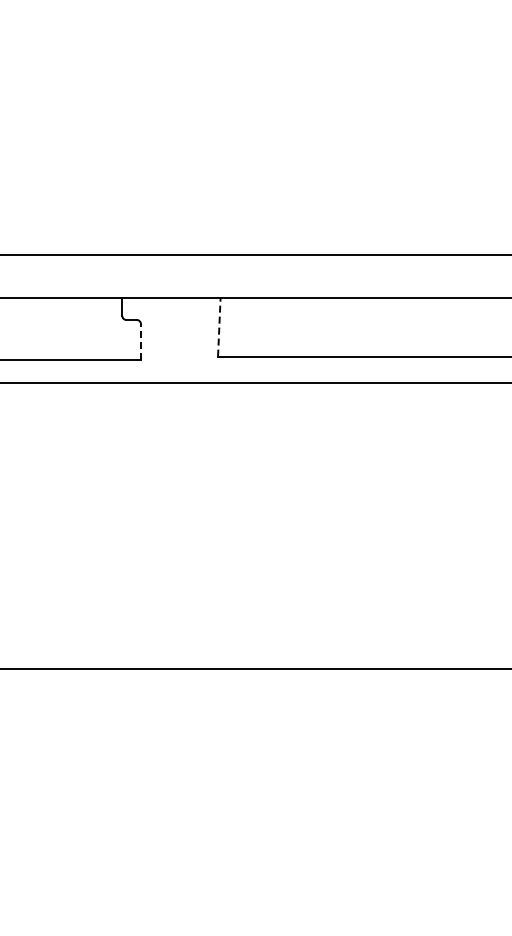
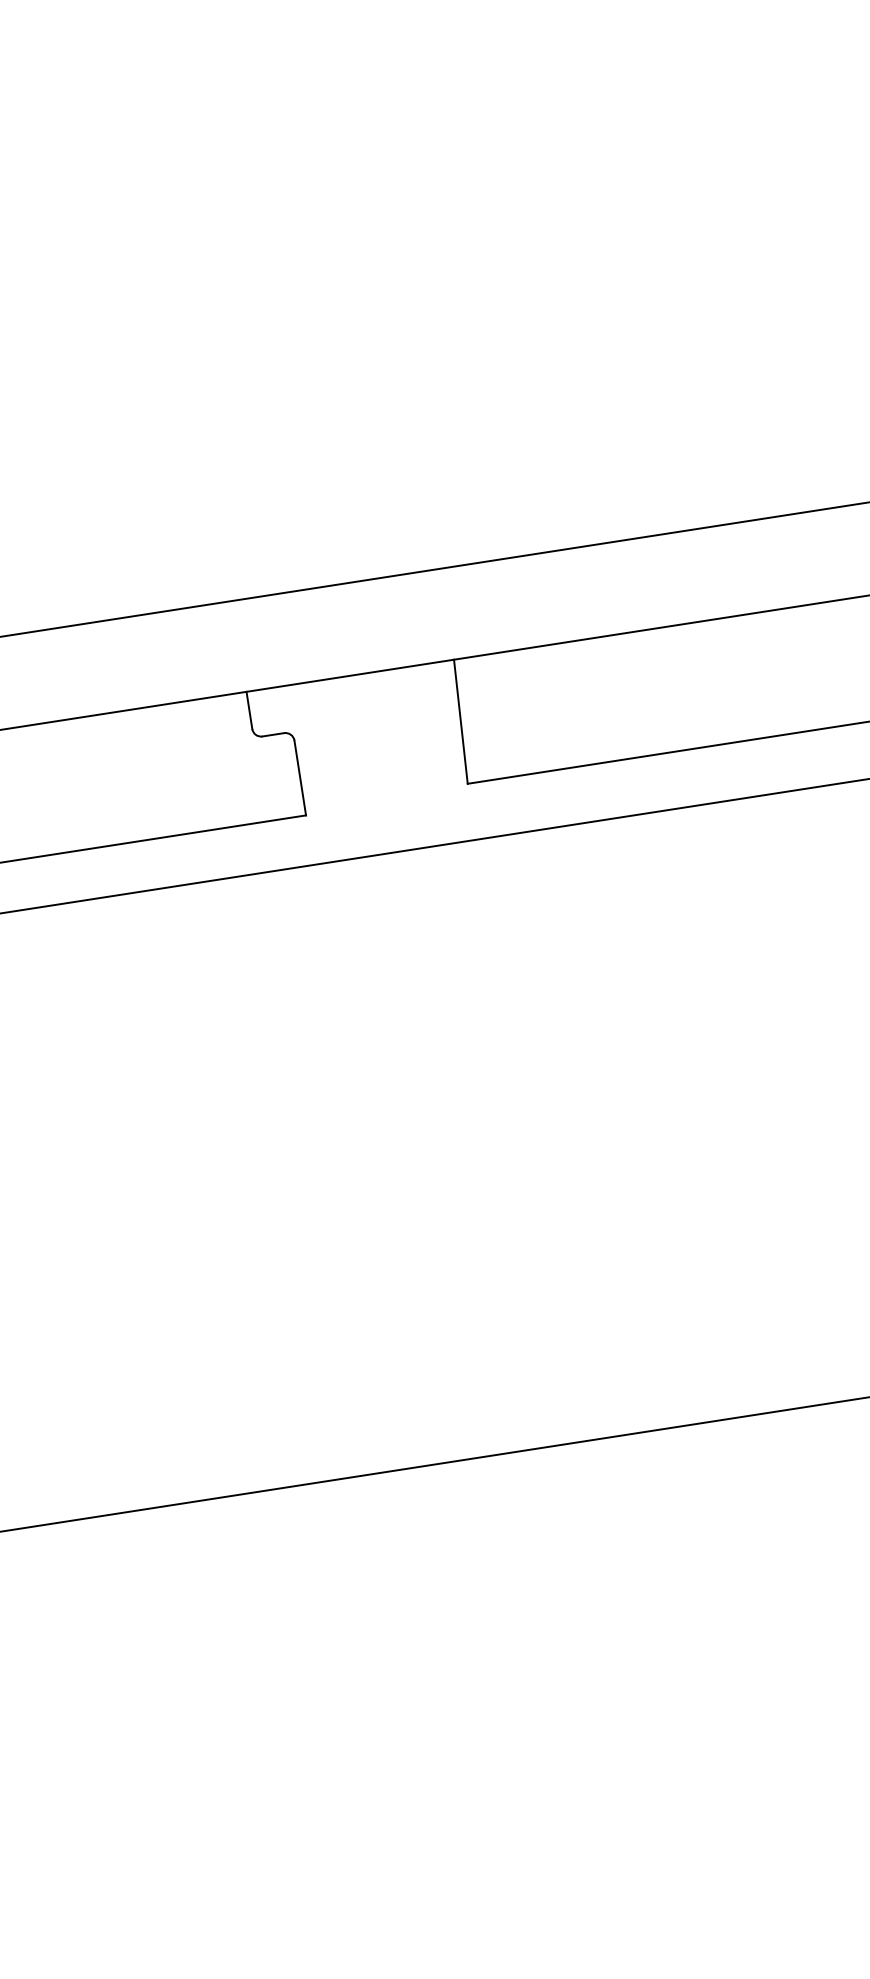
line: (219, 326) -> (460, 719), dashed -> solid
line: (140, 341) -> (299, 777), dashed -> solid

